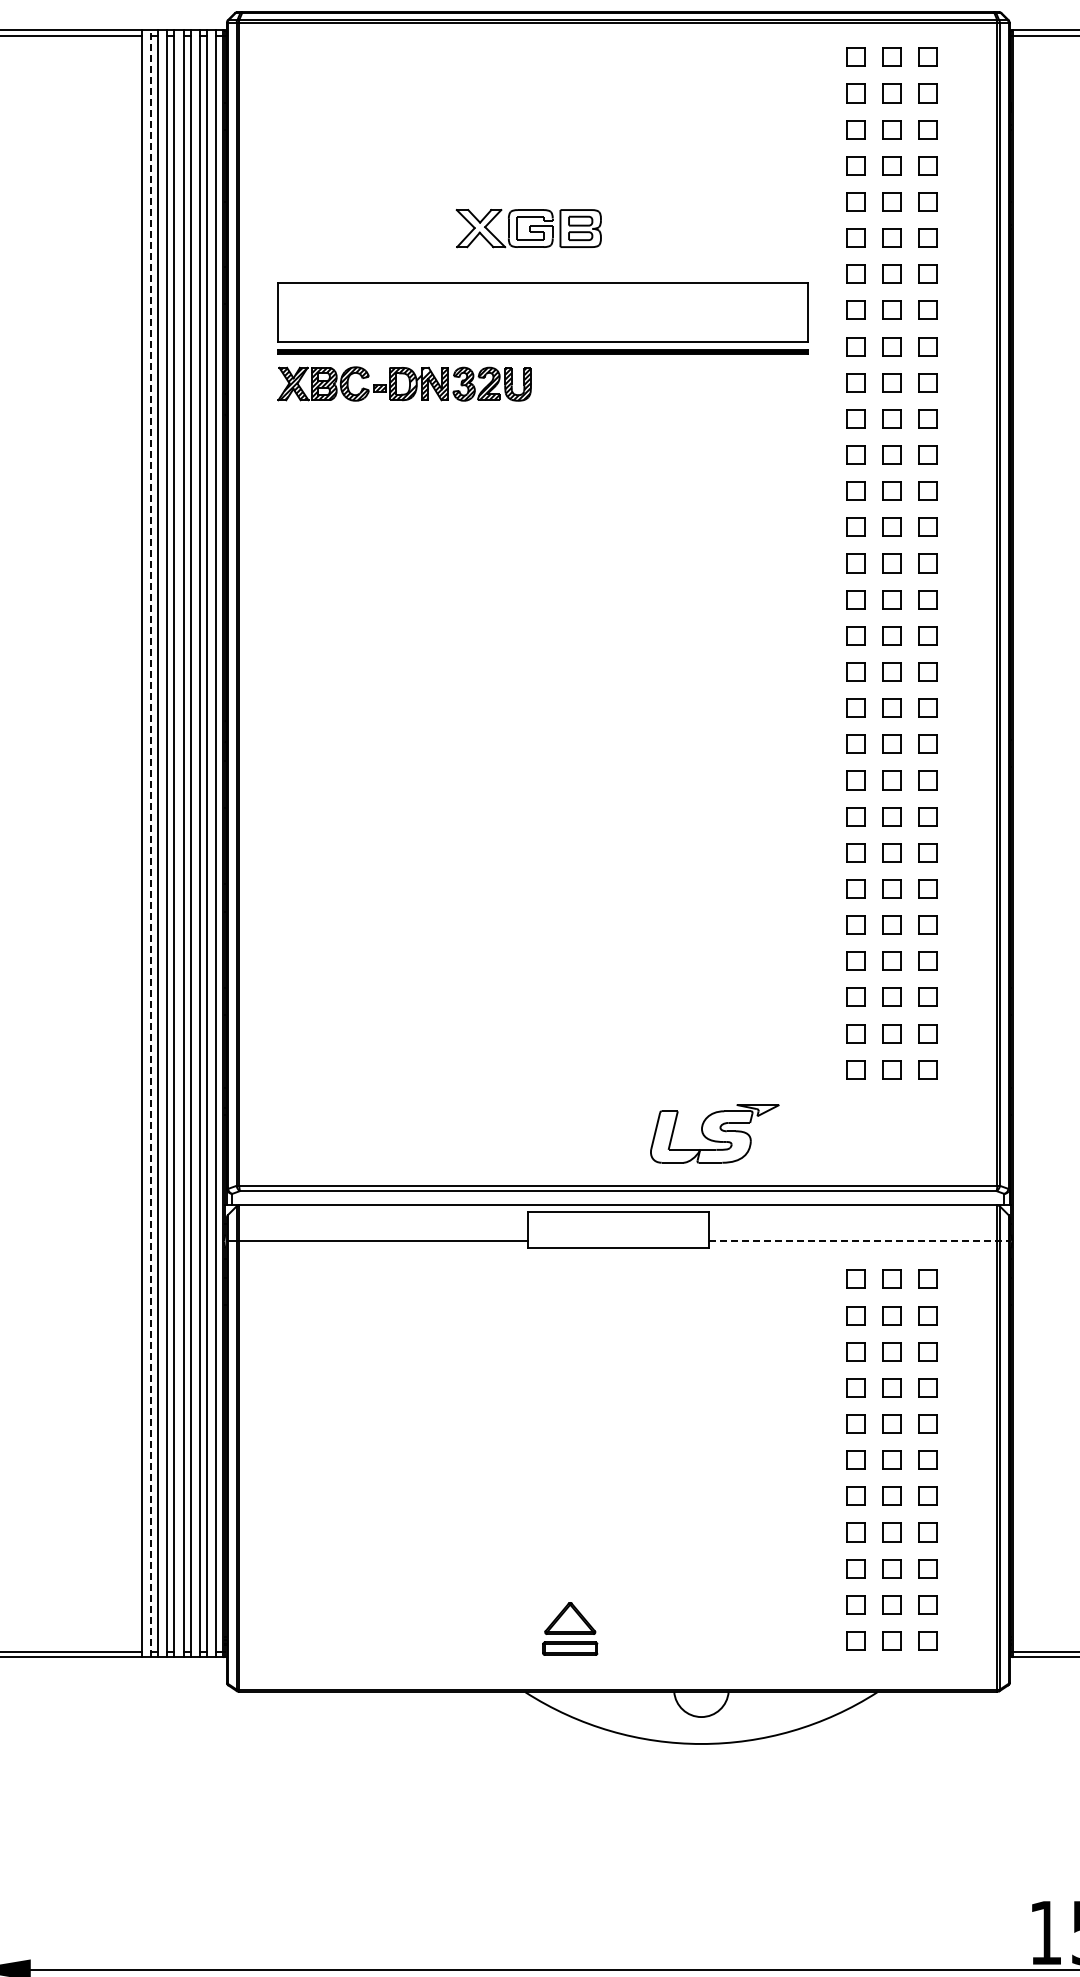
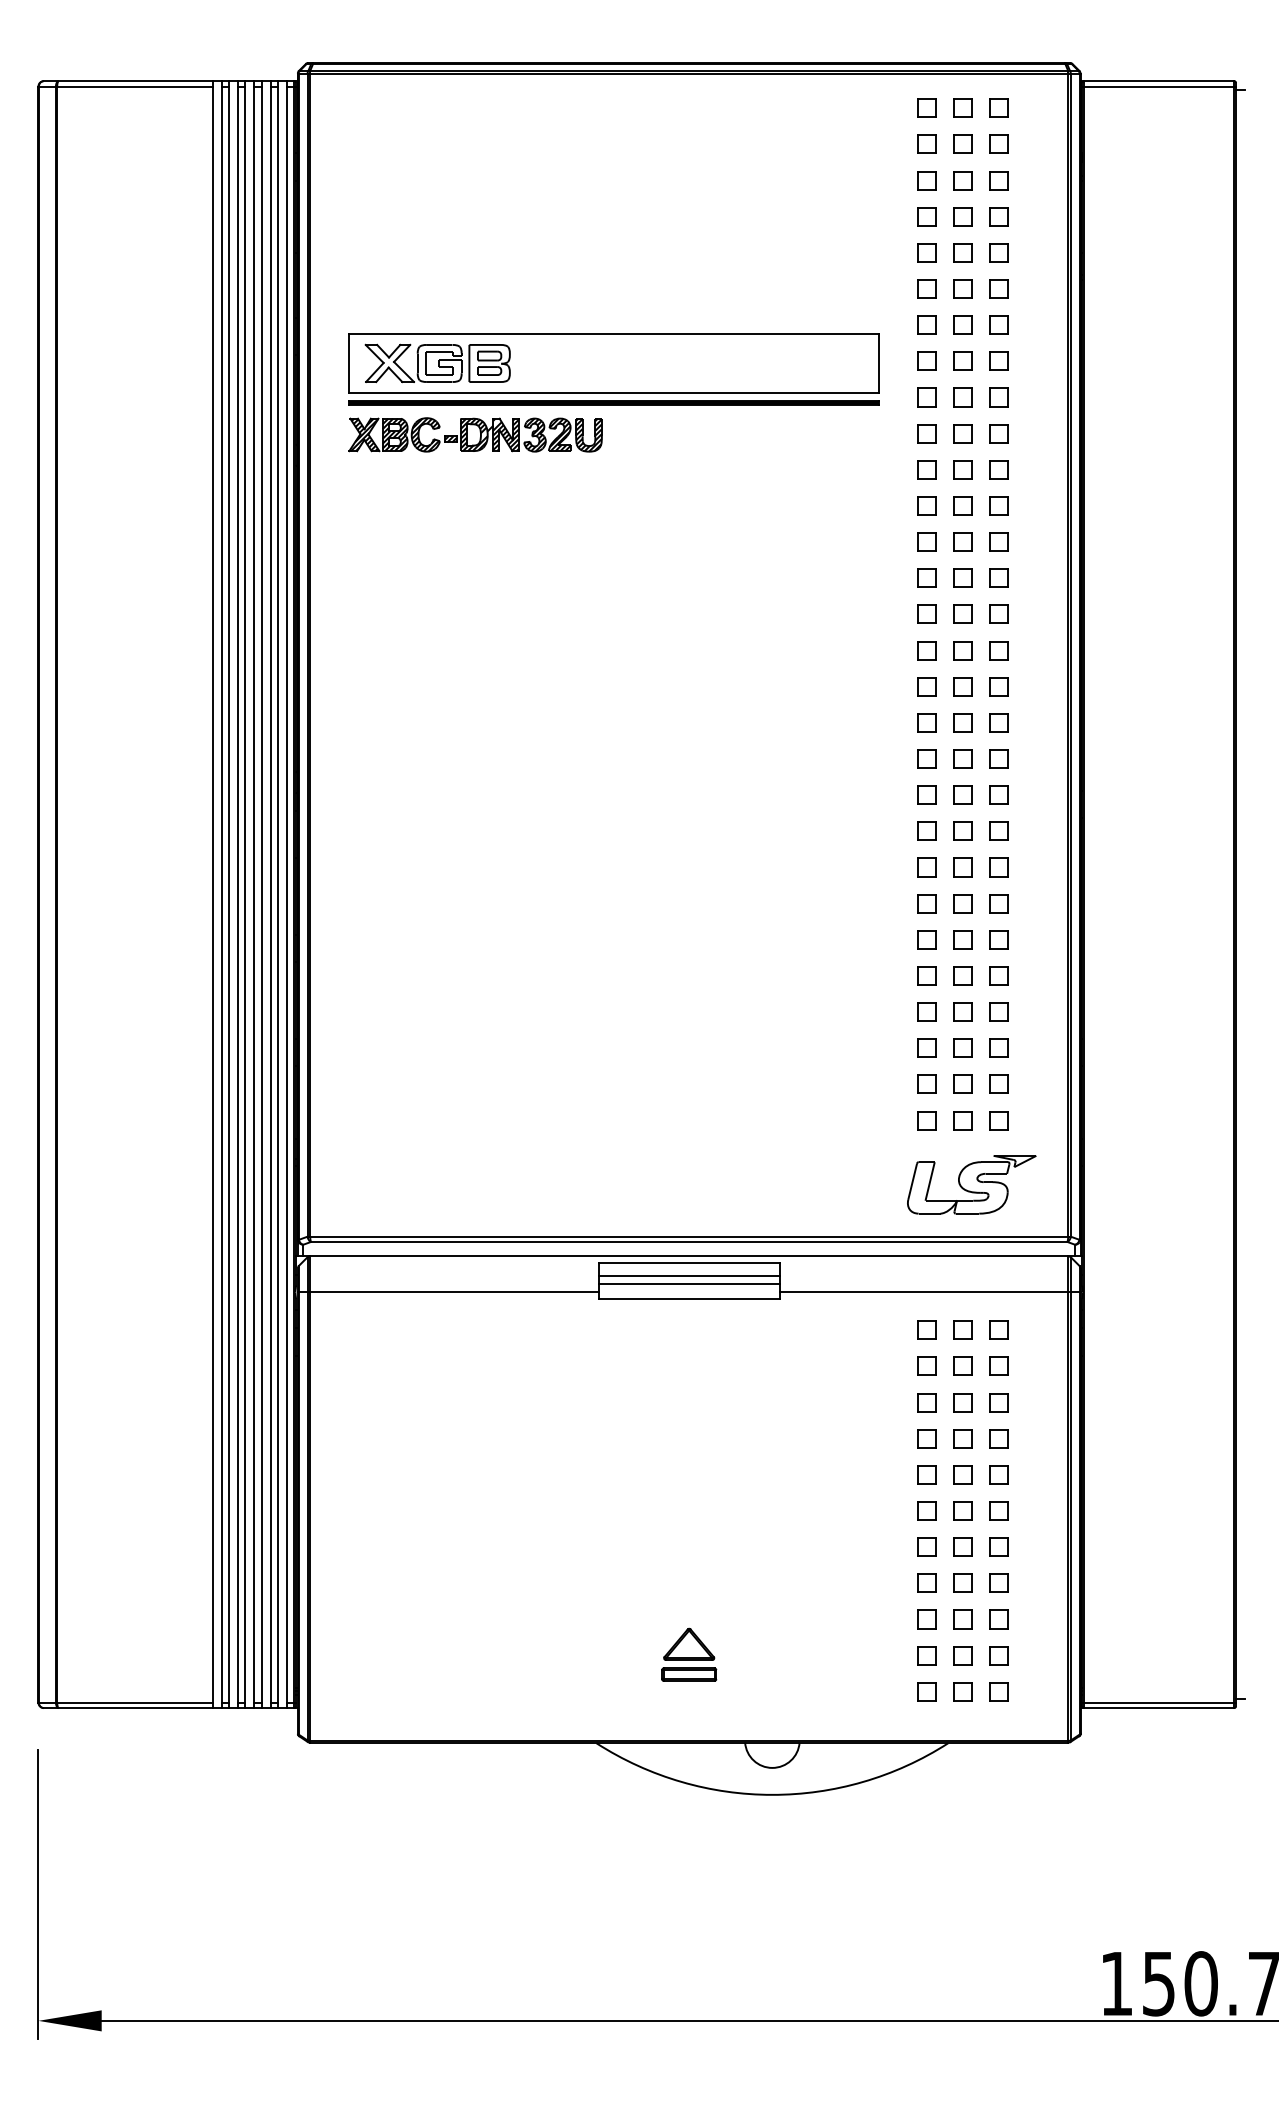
part: (528, 228) -> (437, 363), moved
line: (150, 843) -> (221, 894), dashed -> solid
part: (714, 1133) -> (971, 1184), moved
line: (617, 1225) -> (688, 1276), added
line: (617, 1233) -> (688, 1284), added
line: (859, 1241) -> (930, 1292), dashed -> solid
part: (570, 1628) -> (689, 1654), moved

